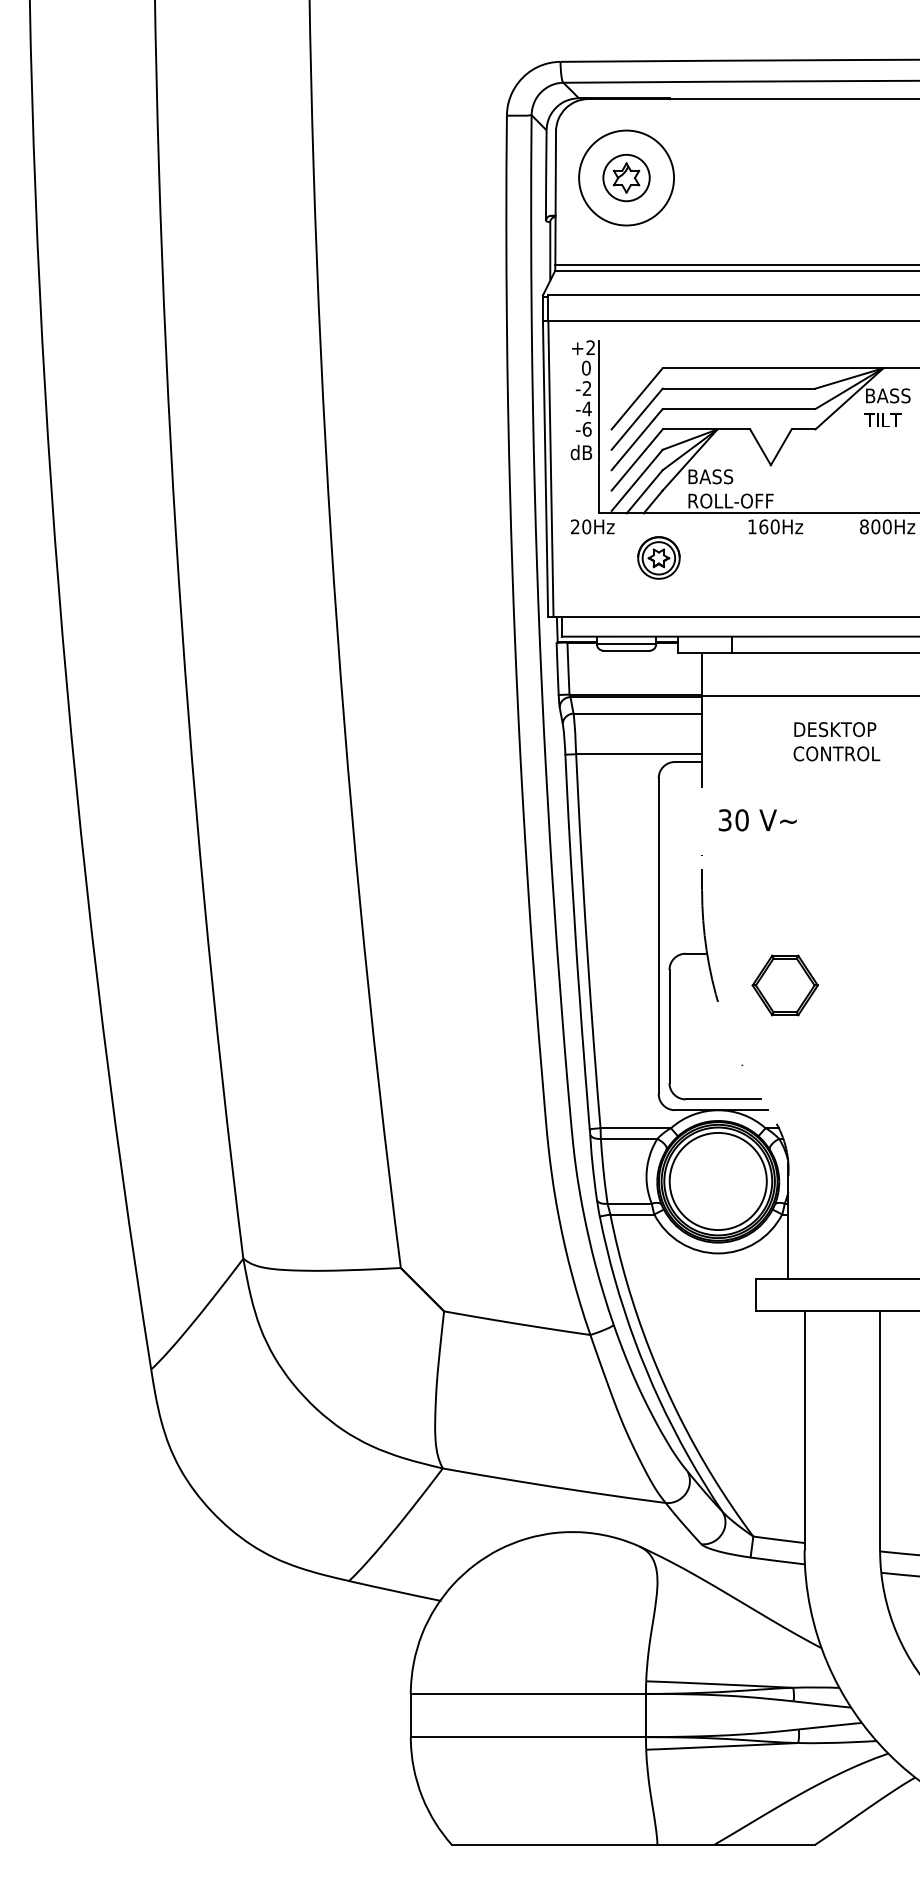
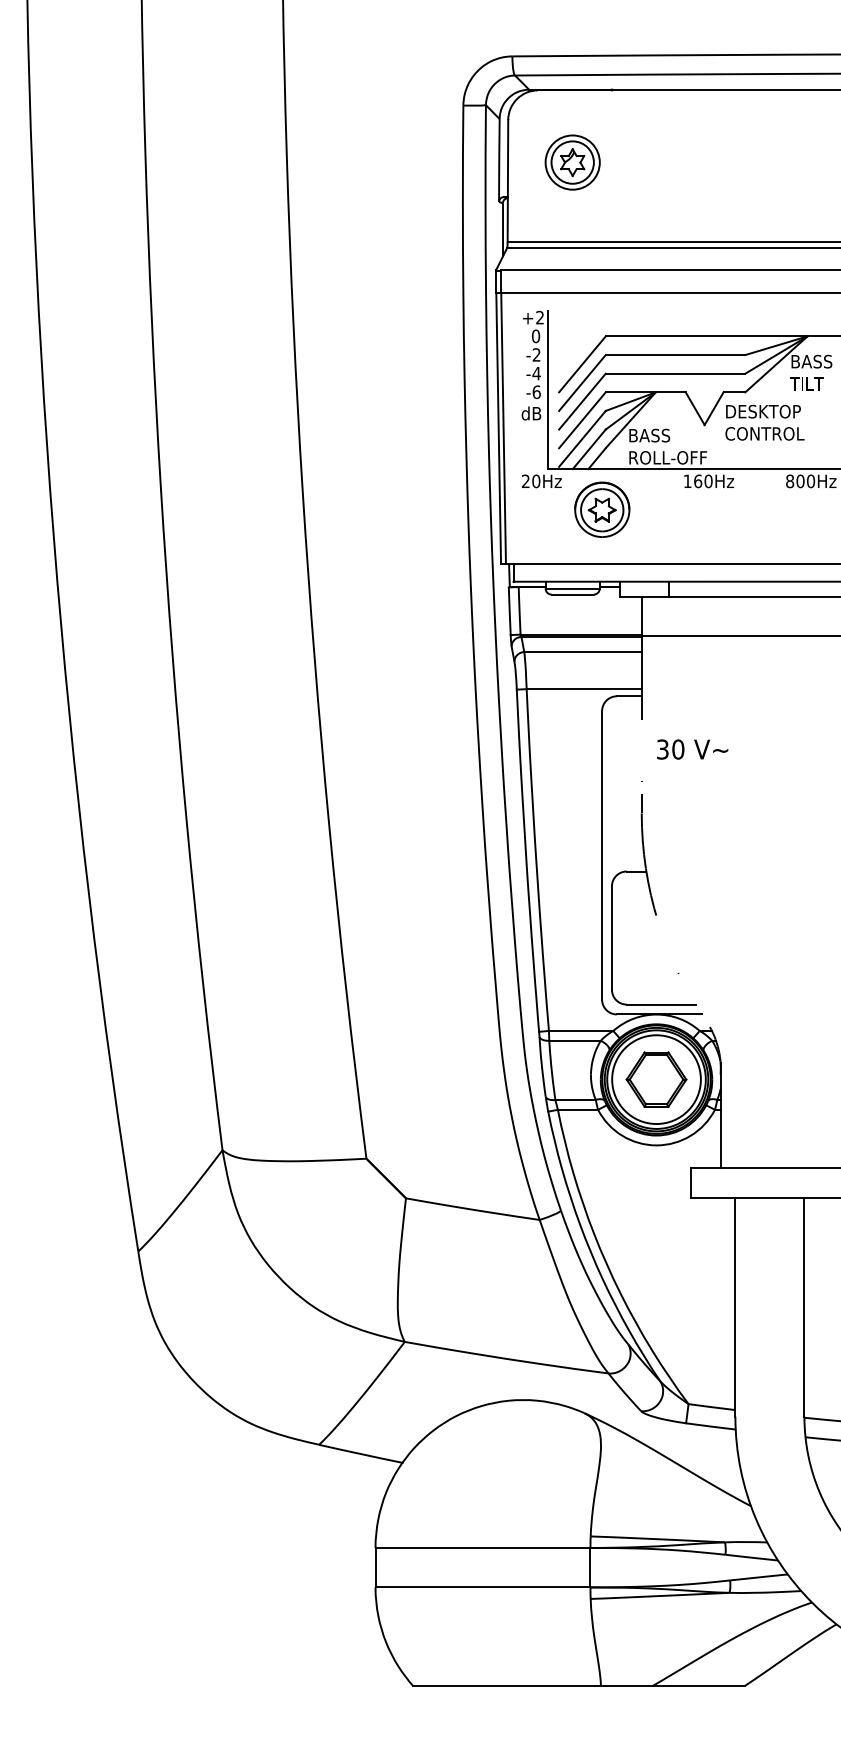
circle: (626, 177) -> (572, 162), size x0.62
part: (658, 557) -> (601, 509), size x1.43
text: (836, 741) -> (764, 422), moved
part: (784, 985) -> (655, 1079), moved

